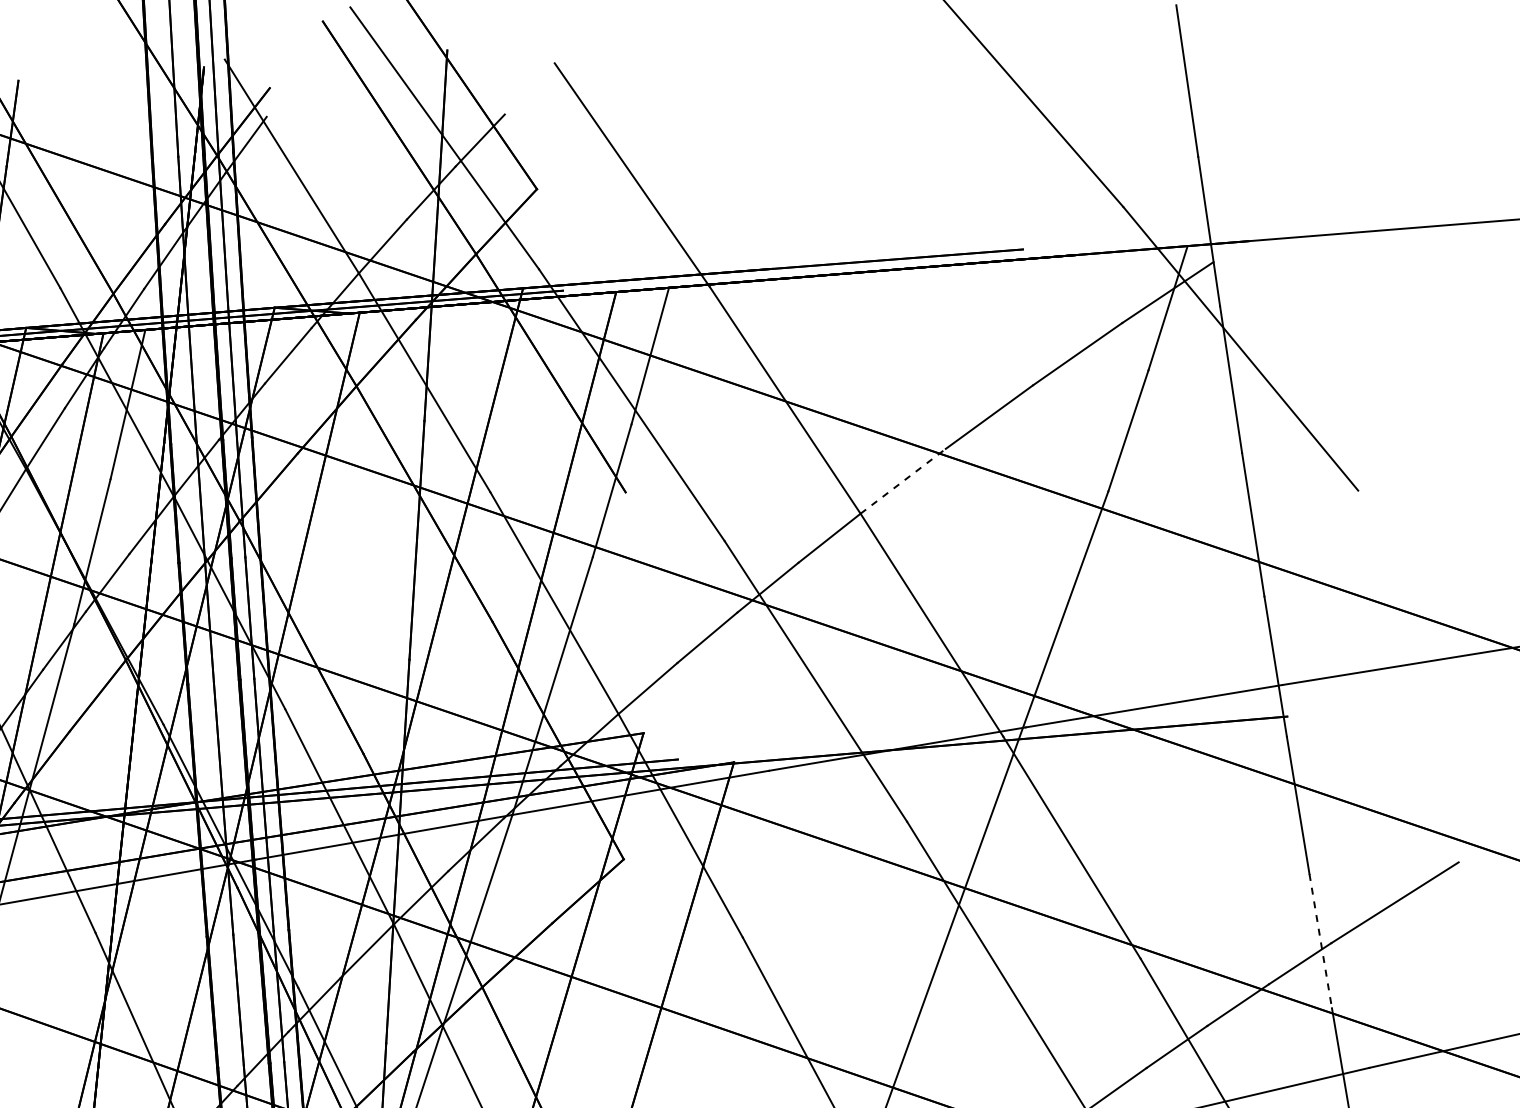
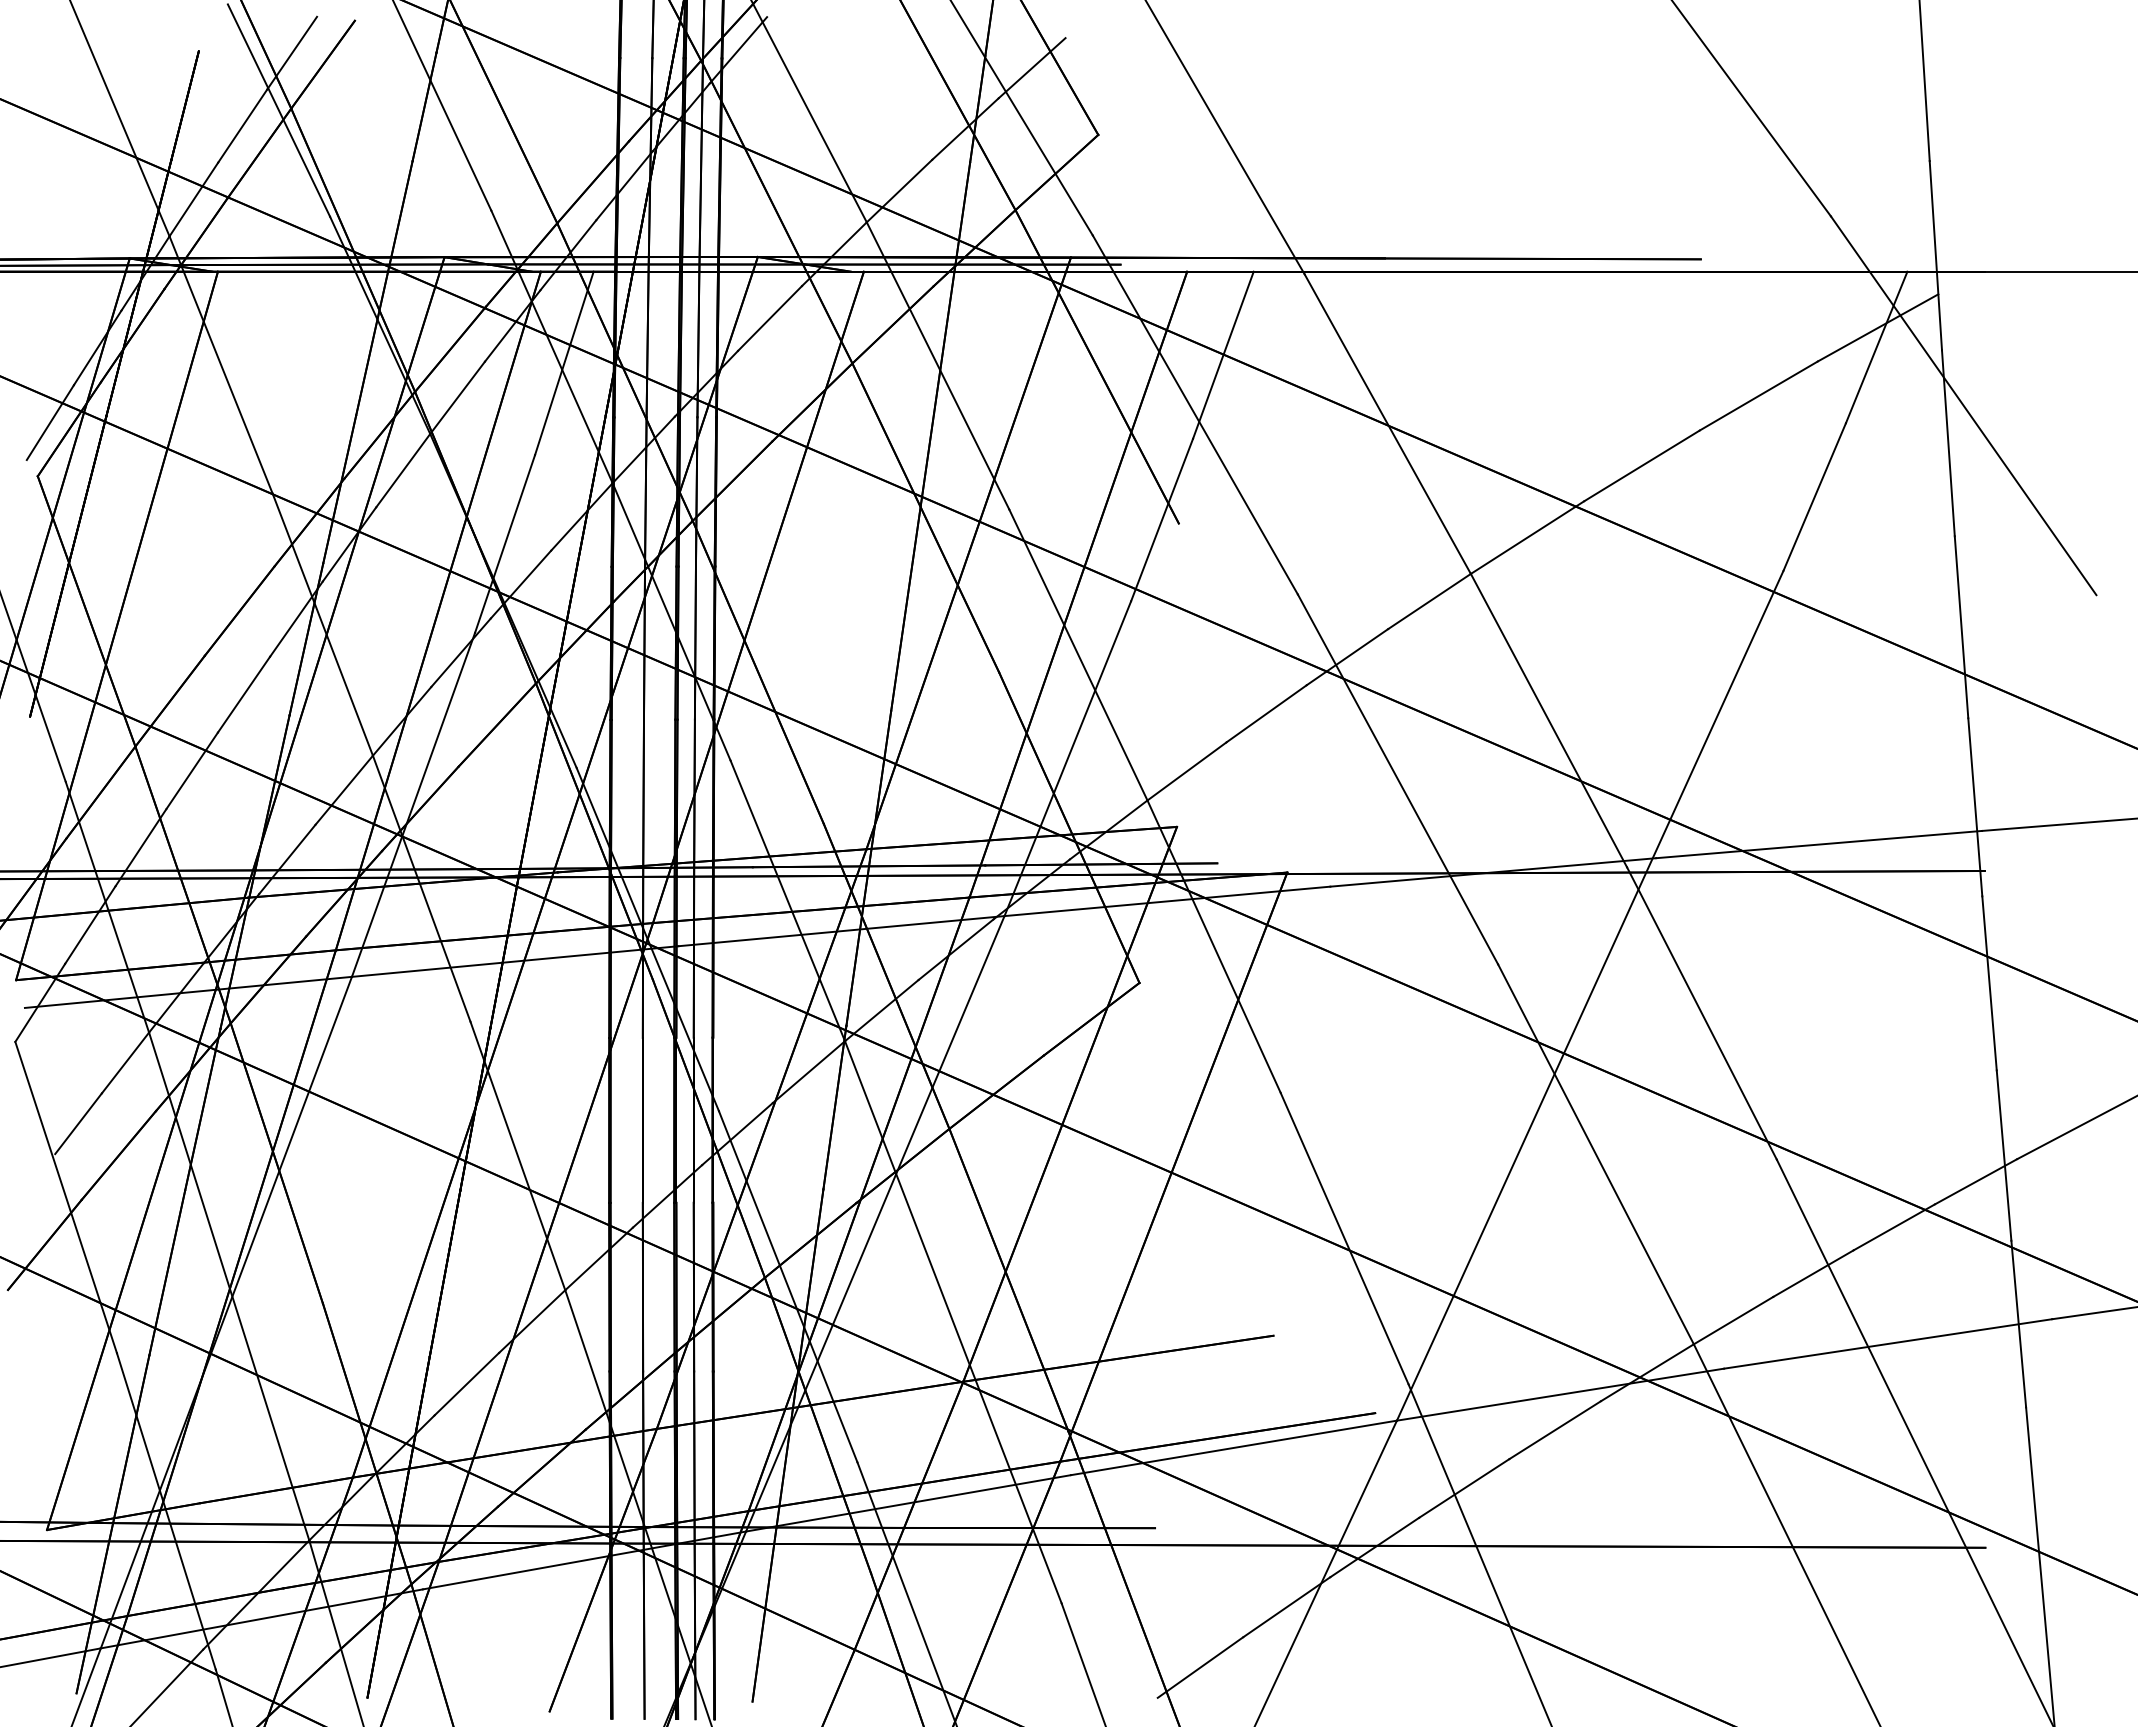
line: (903, 481) -> (1527, 537), dashed -> solid
line: (1321, 941) -> (2004, 1156), dashed -> solid

